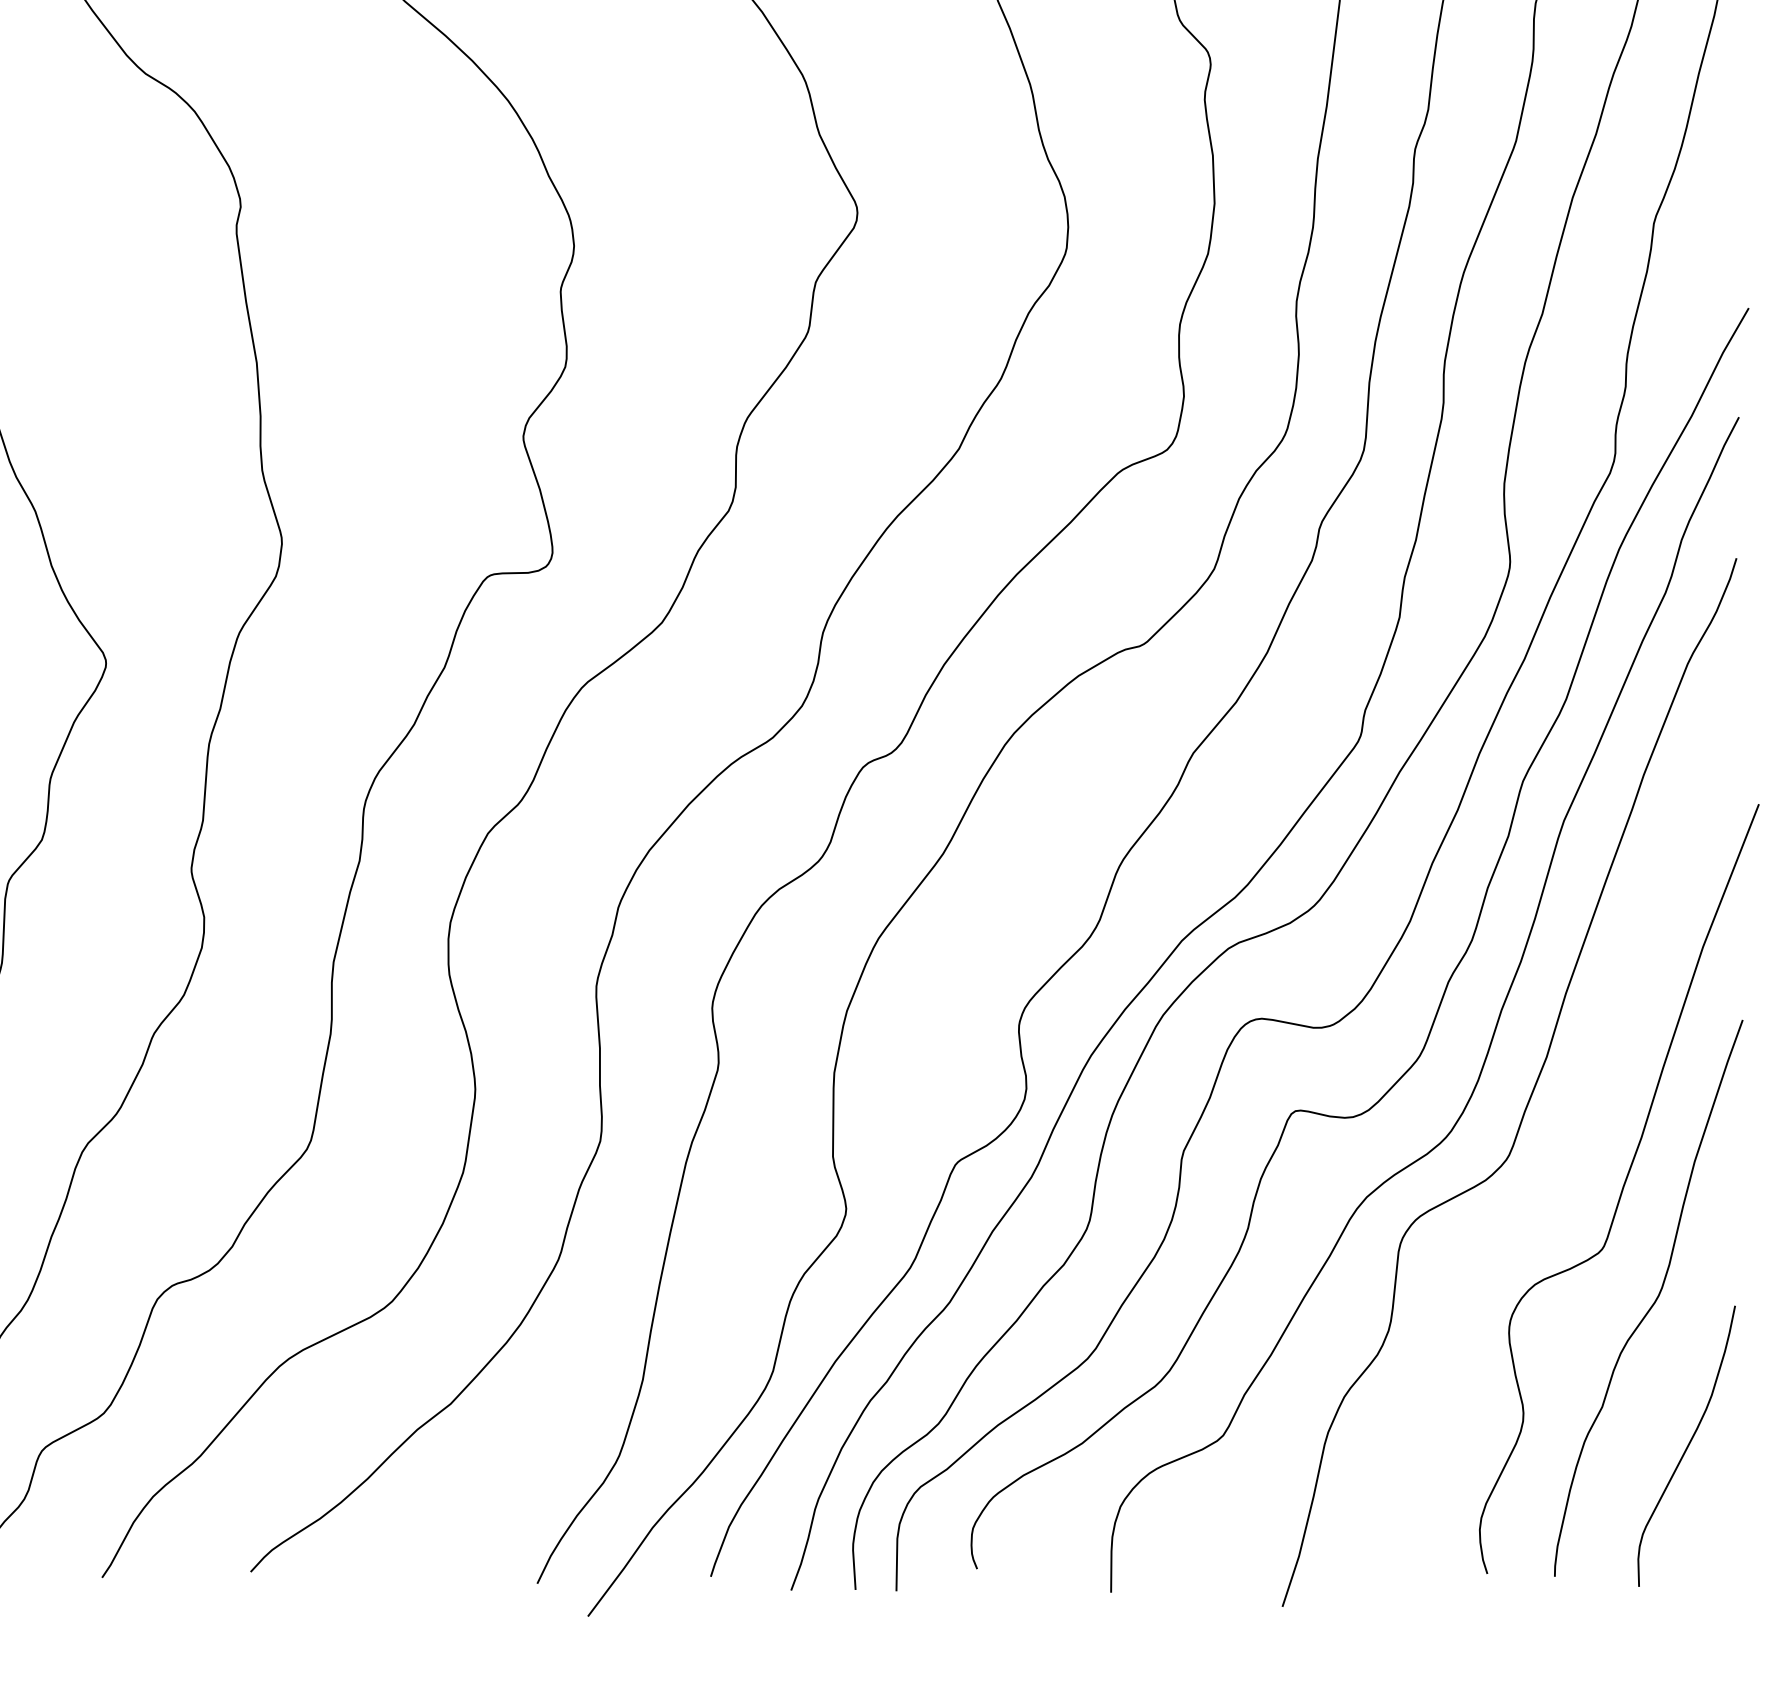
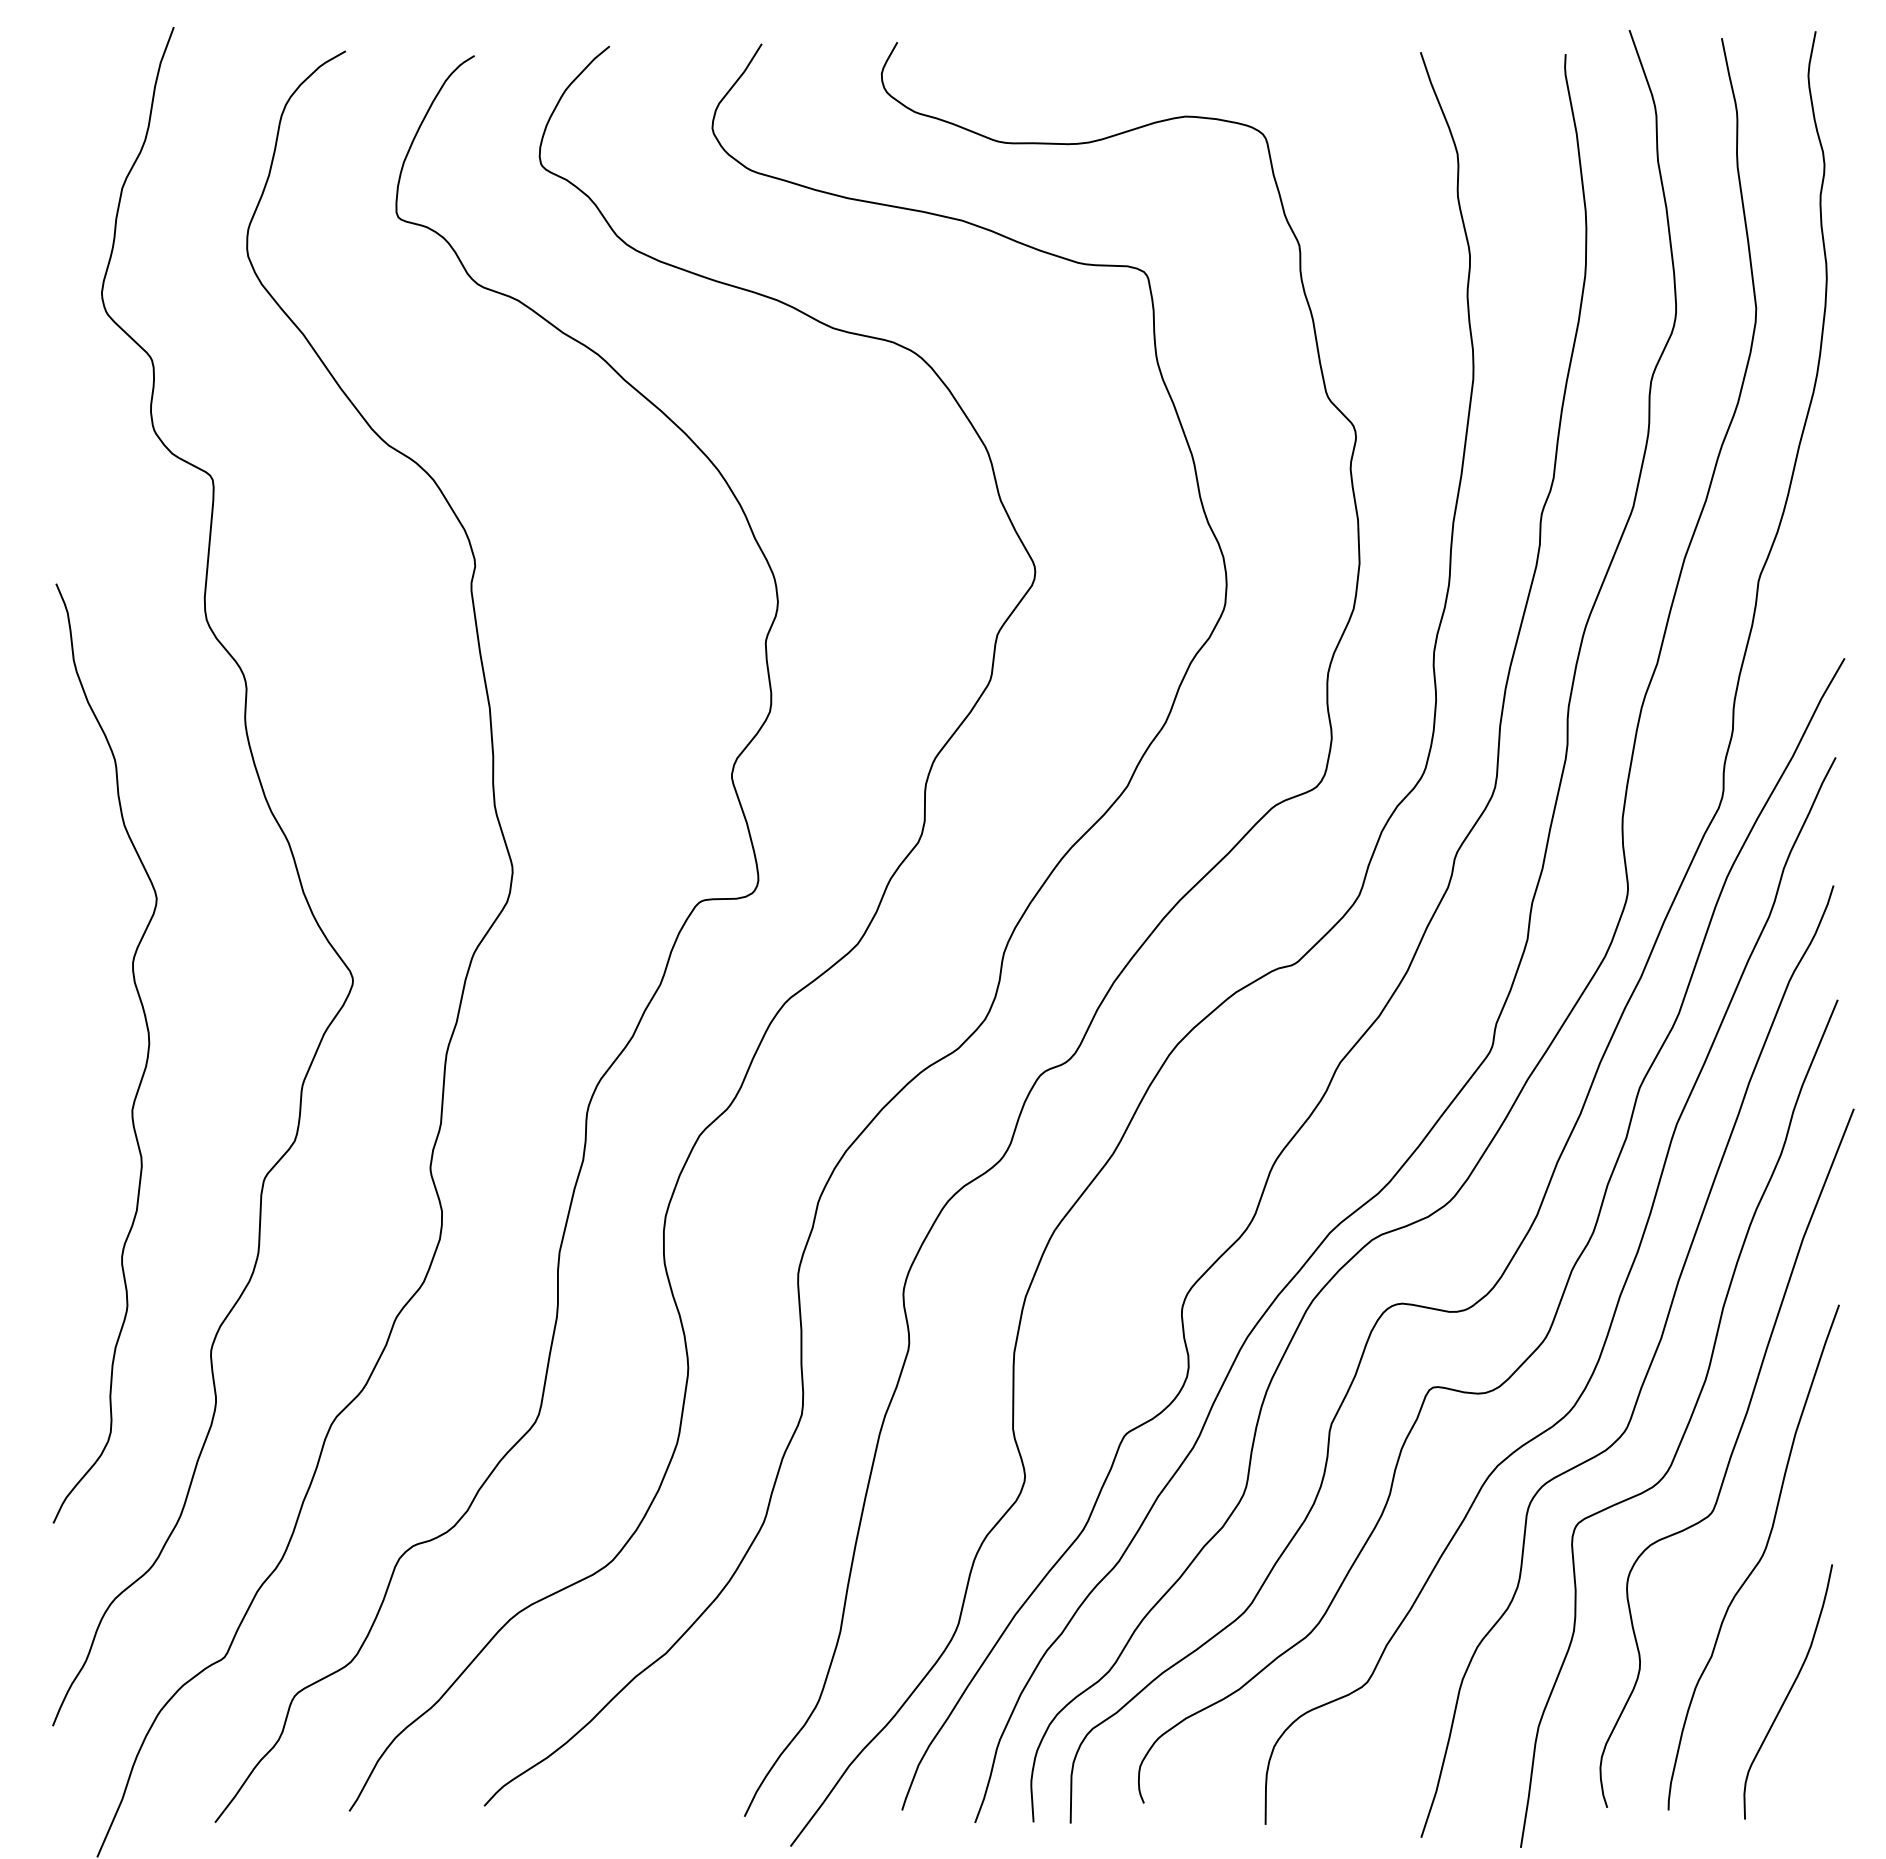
curve: (1573, 1155) -> (1685, 1427), added

